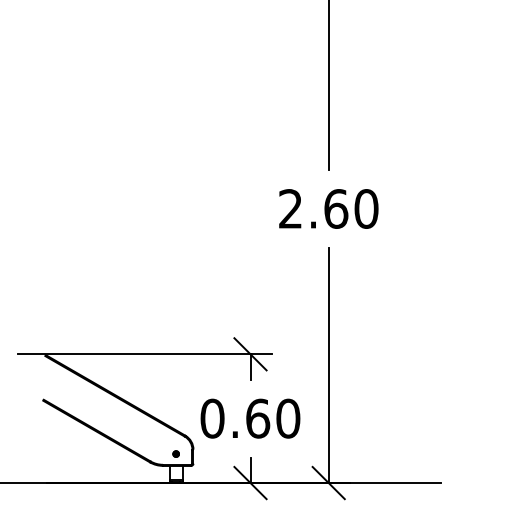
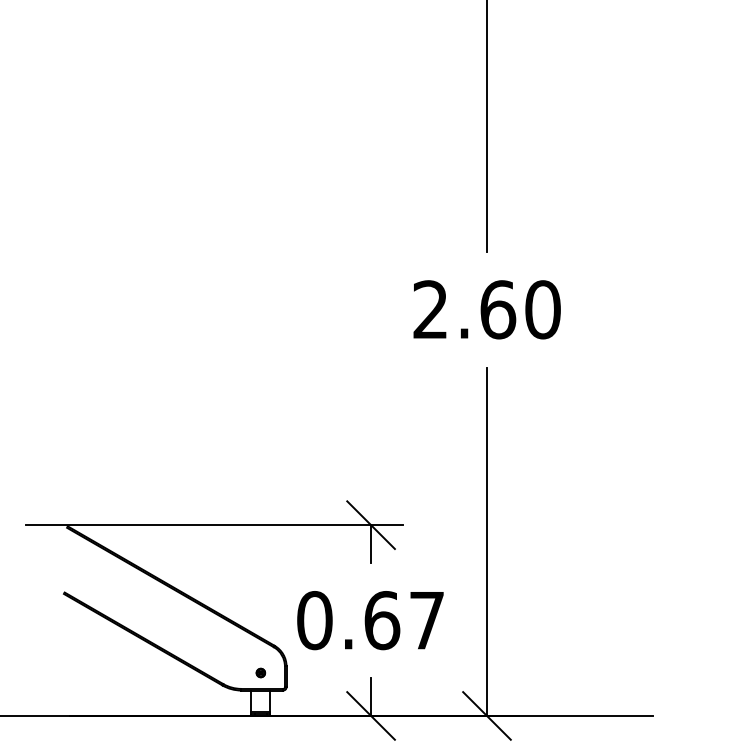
text: (288, 418) -> (427, 620), 0.60 -> 0.67

